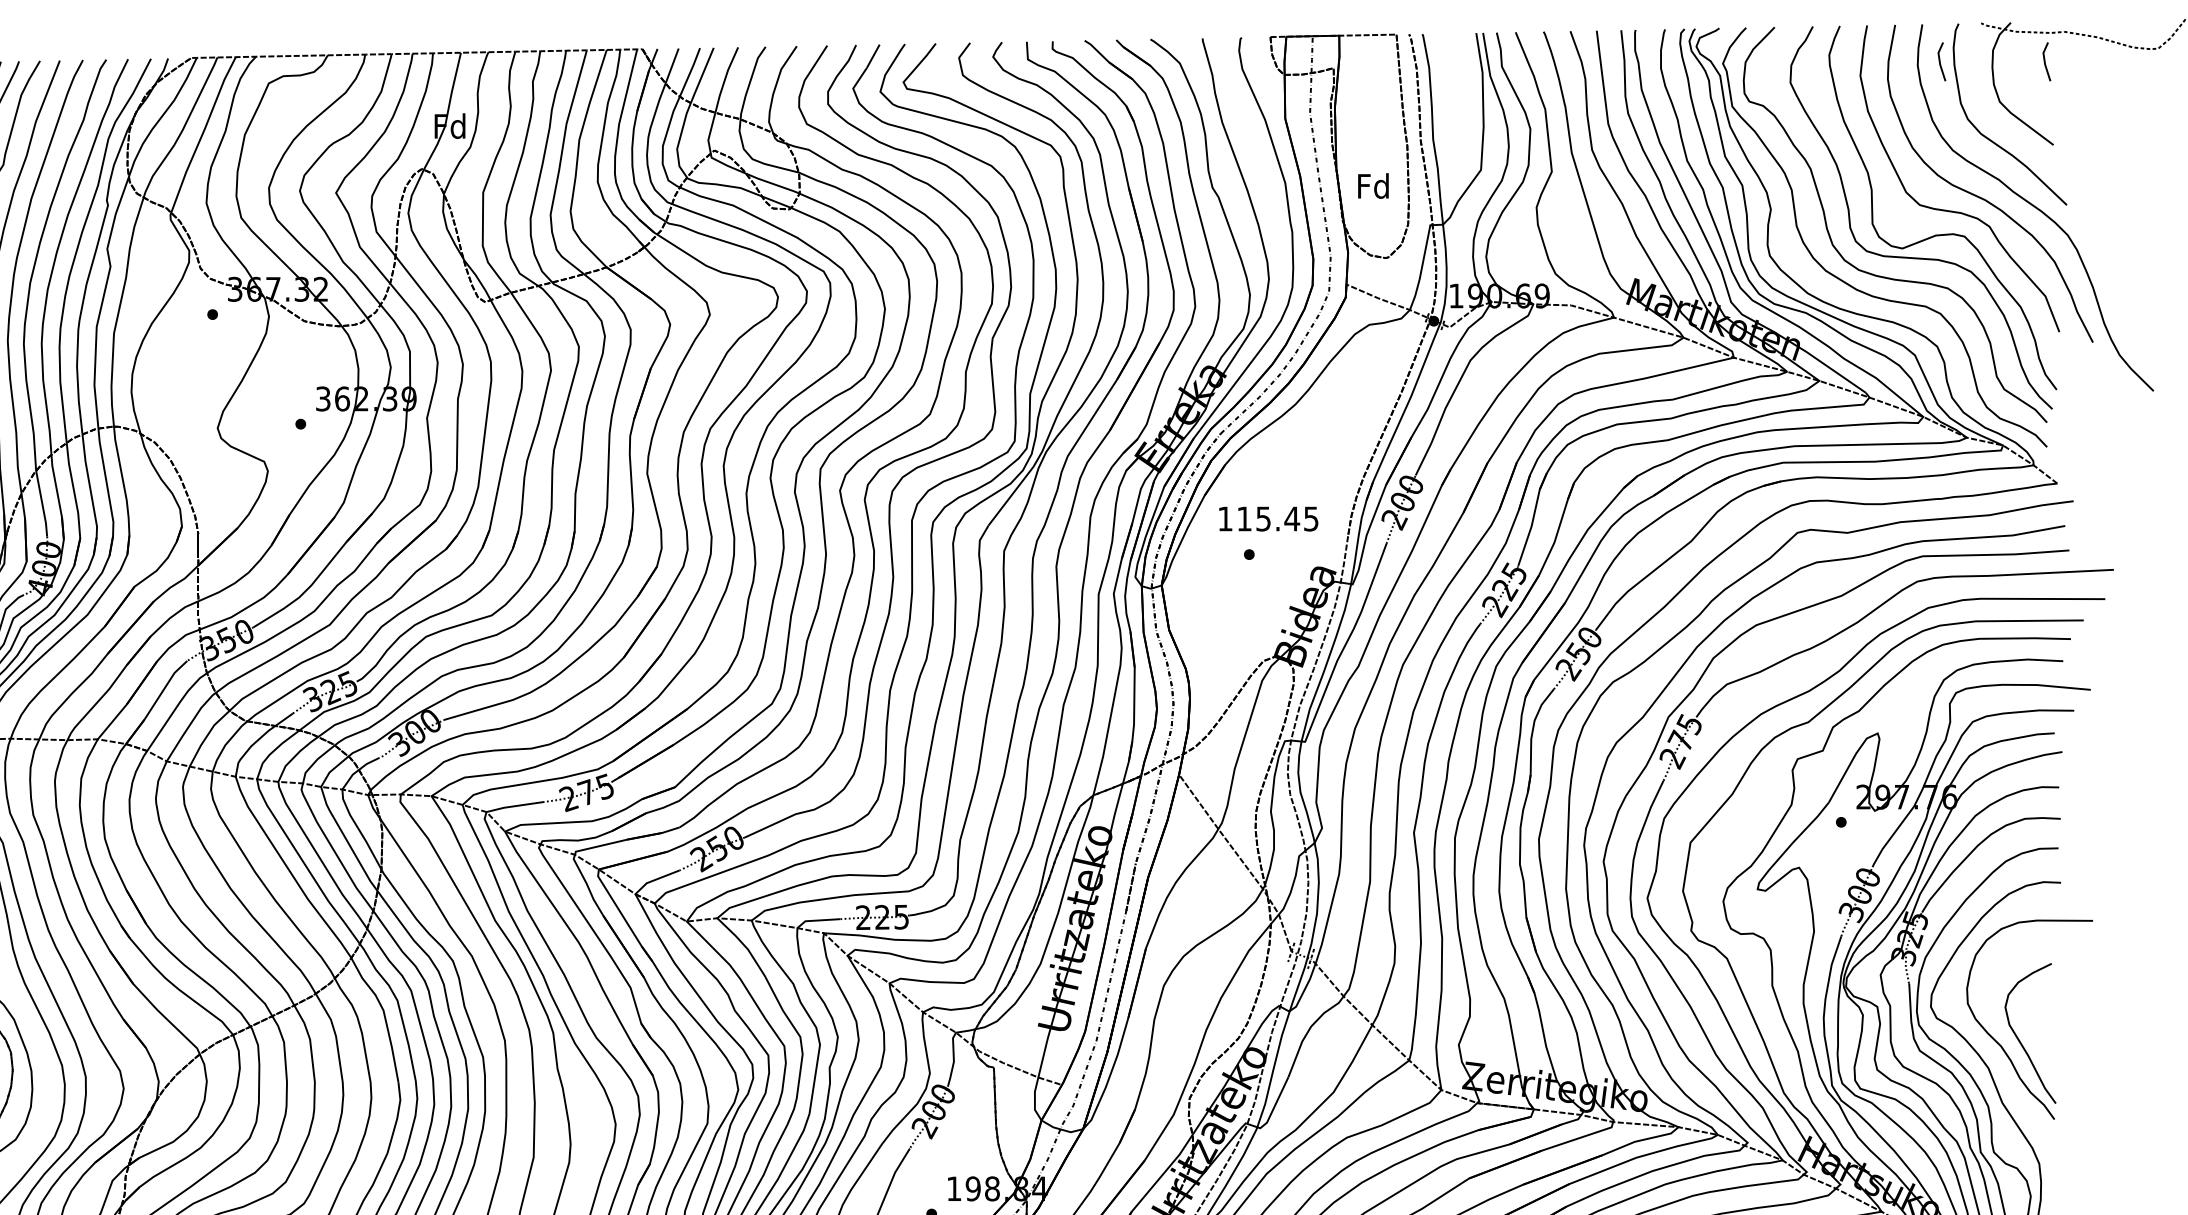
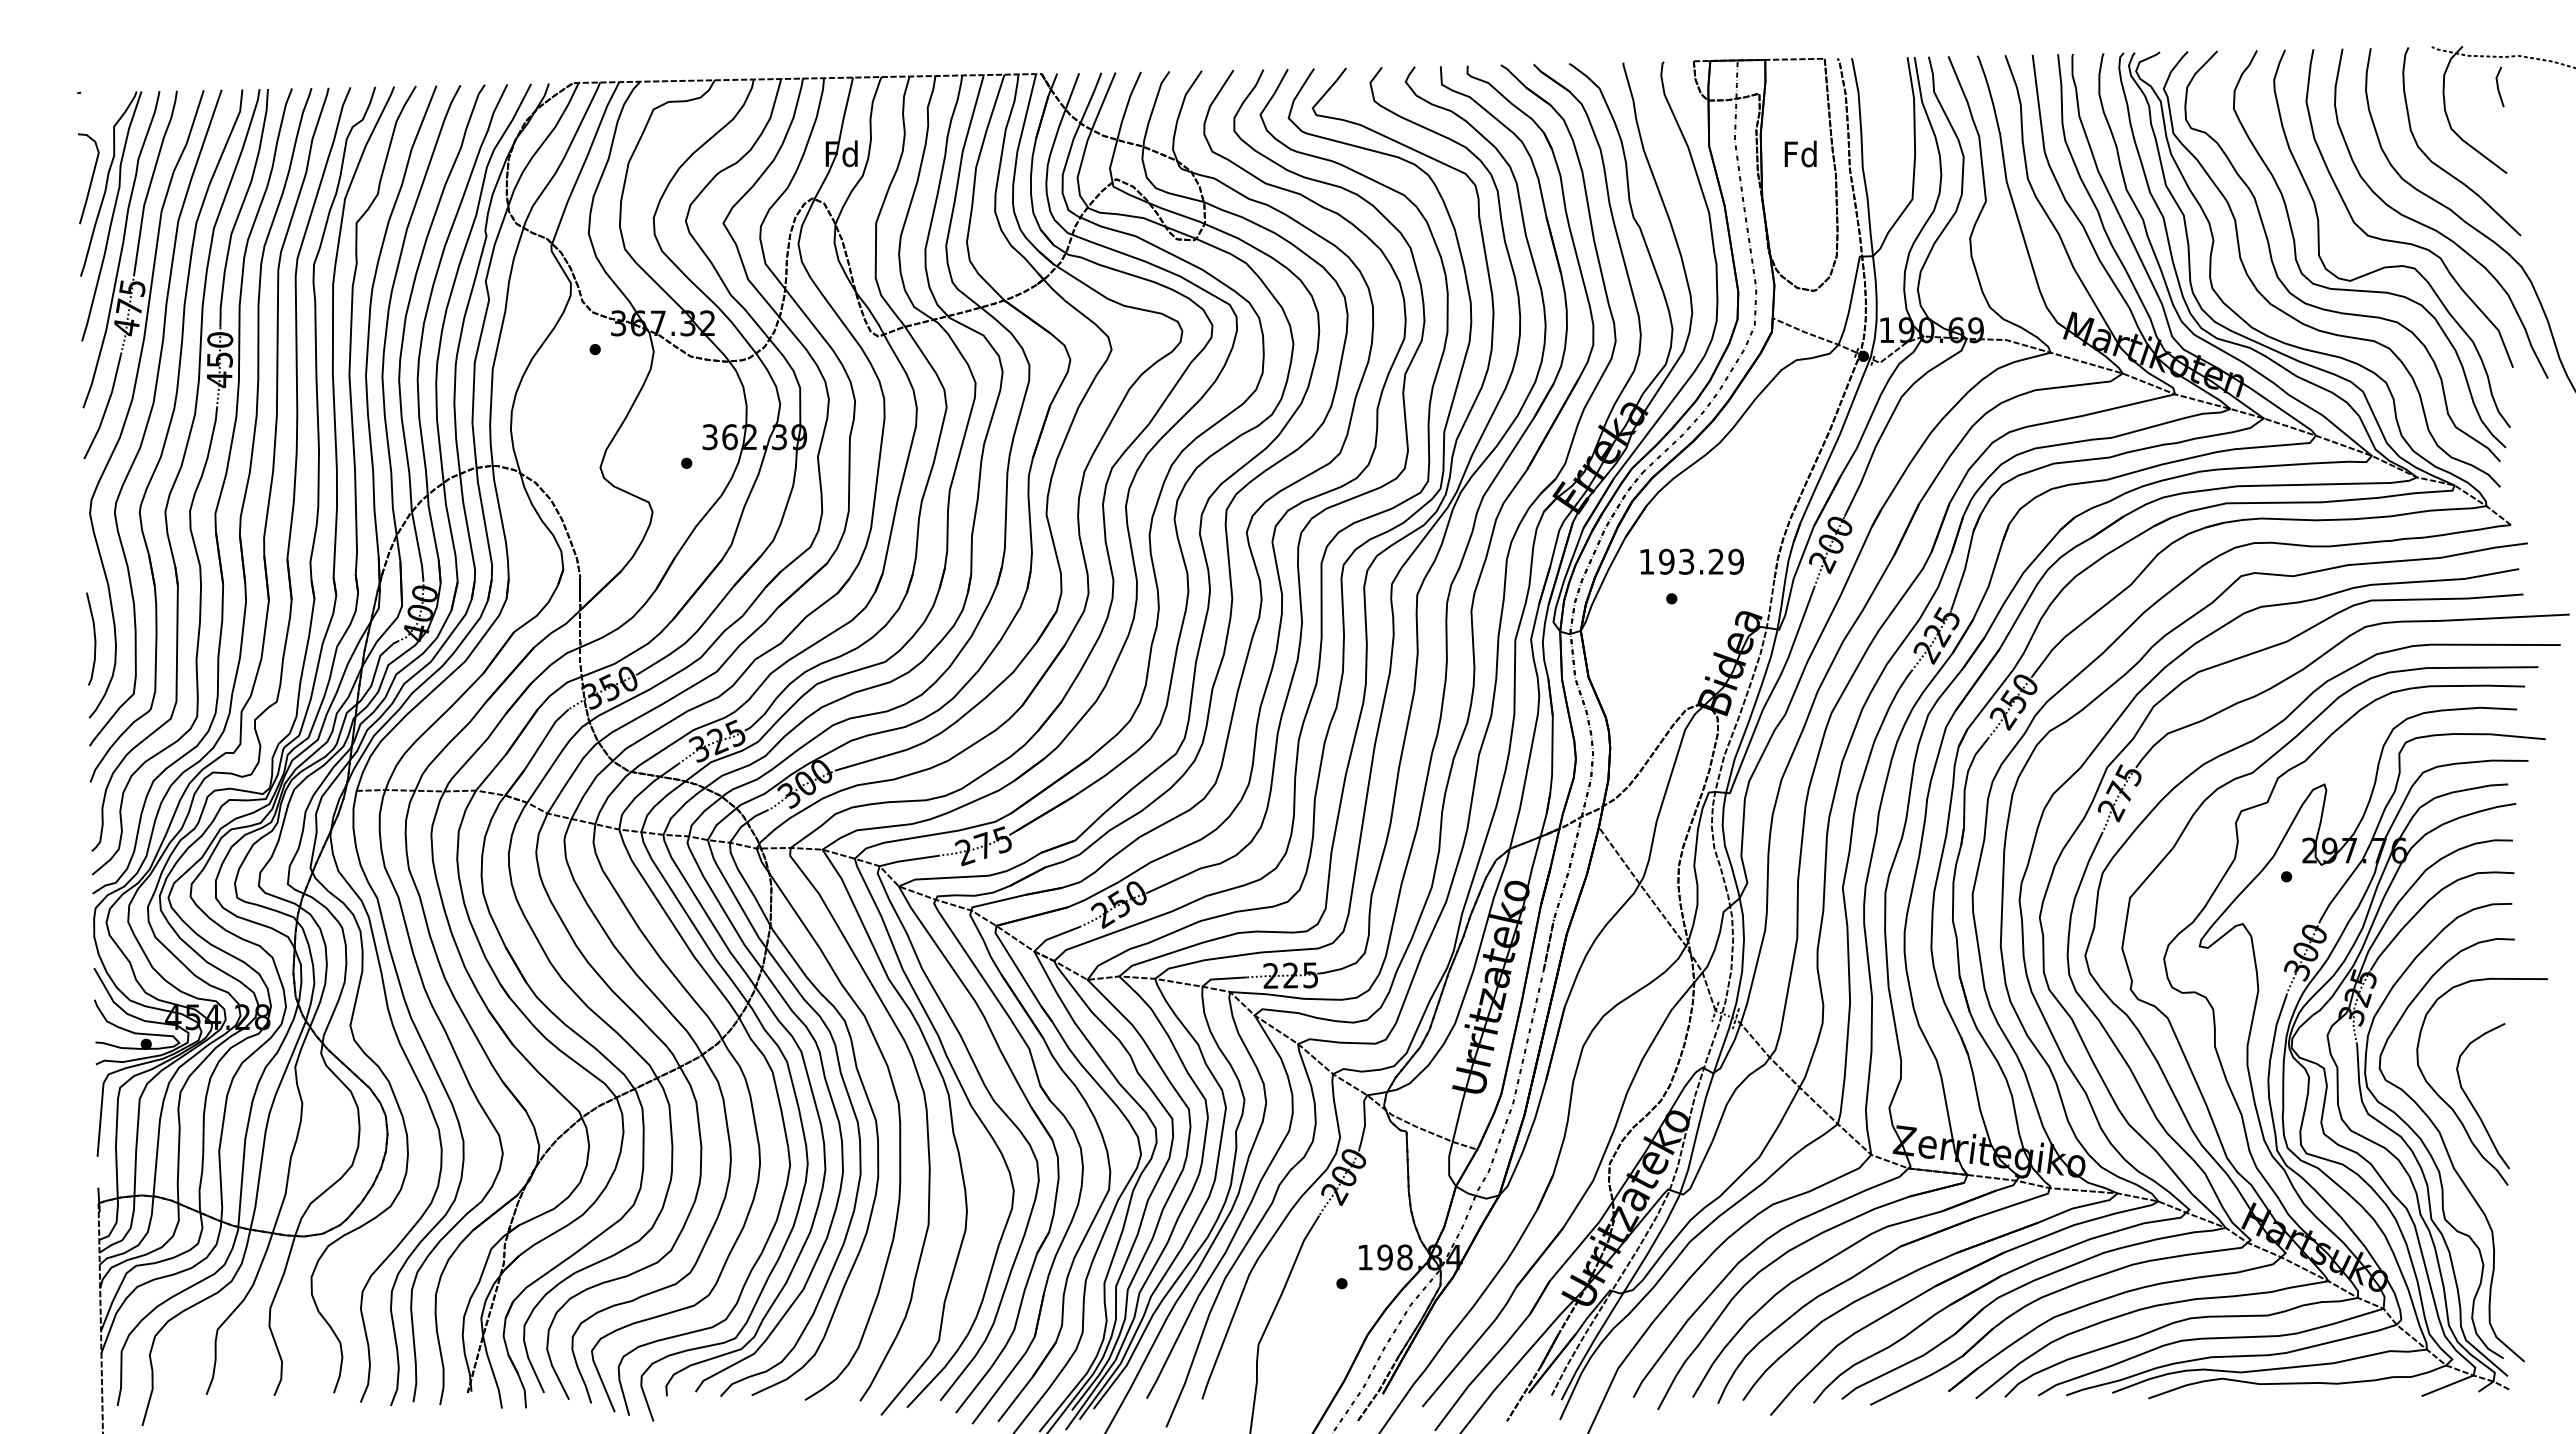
line: (1940, 61) -> (2389, 86), removed
text: (1373, 185) -> (1800, 153), moved
text: (1277, 518) -> (1701, 561), 115.45 -> 193.29

